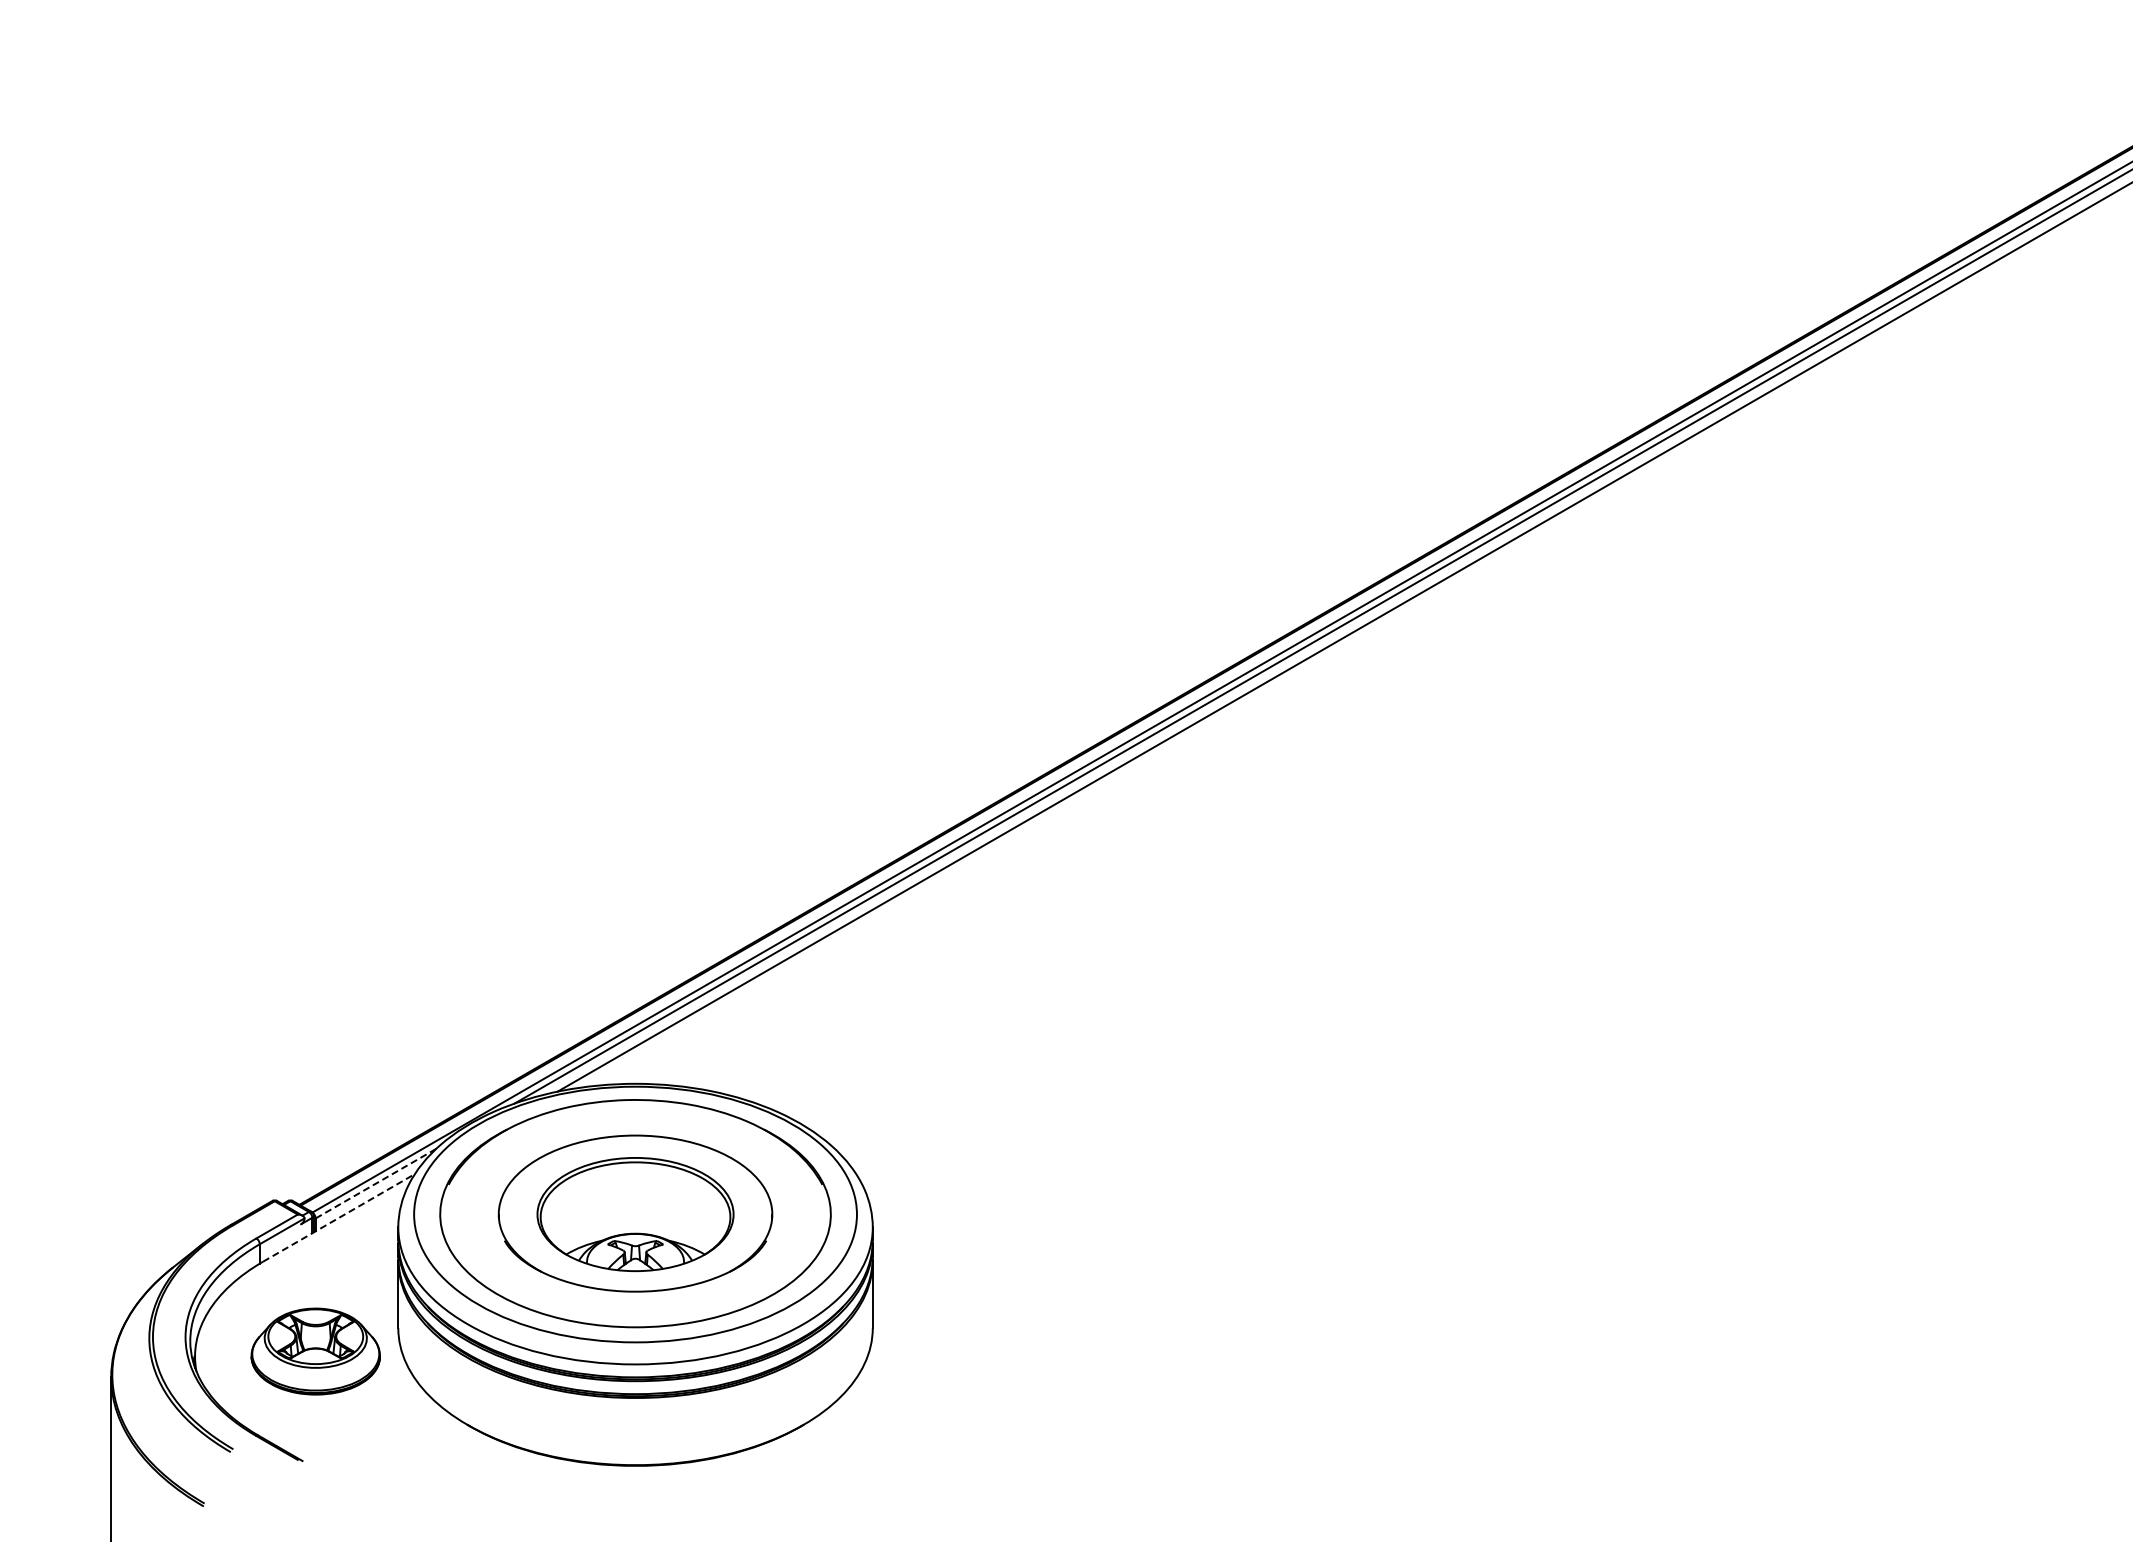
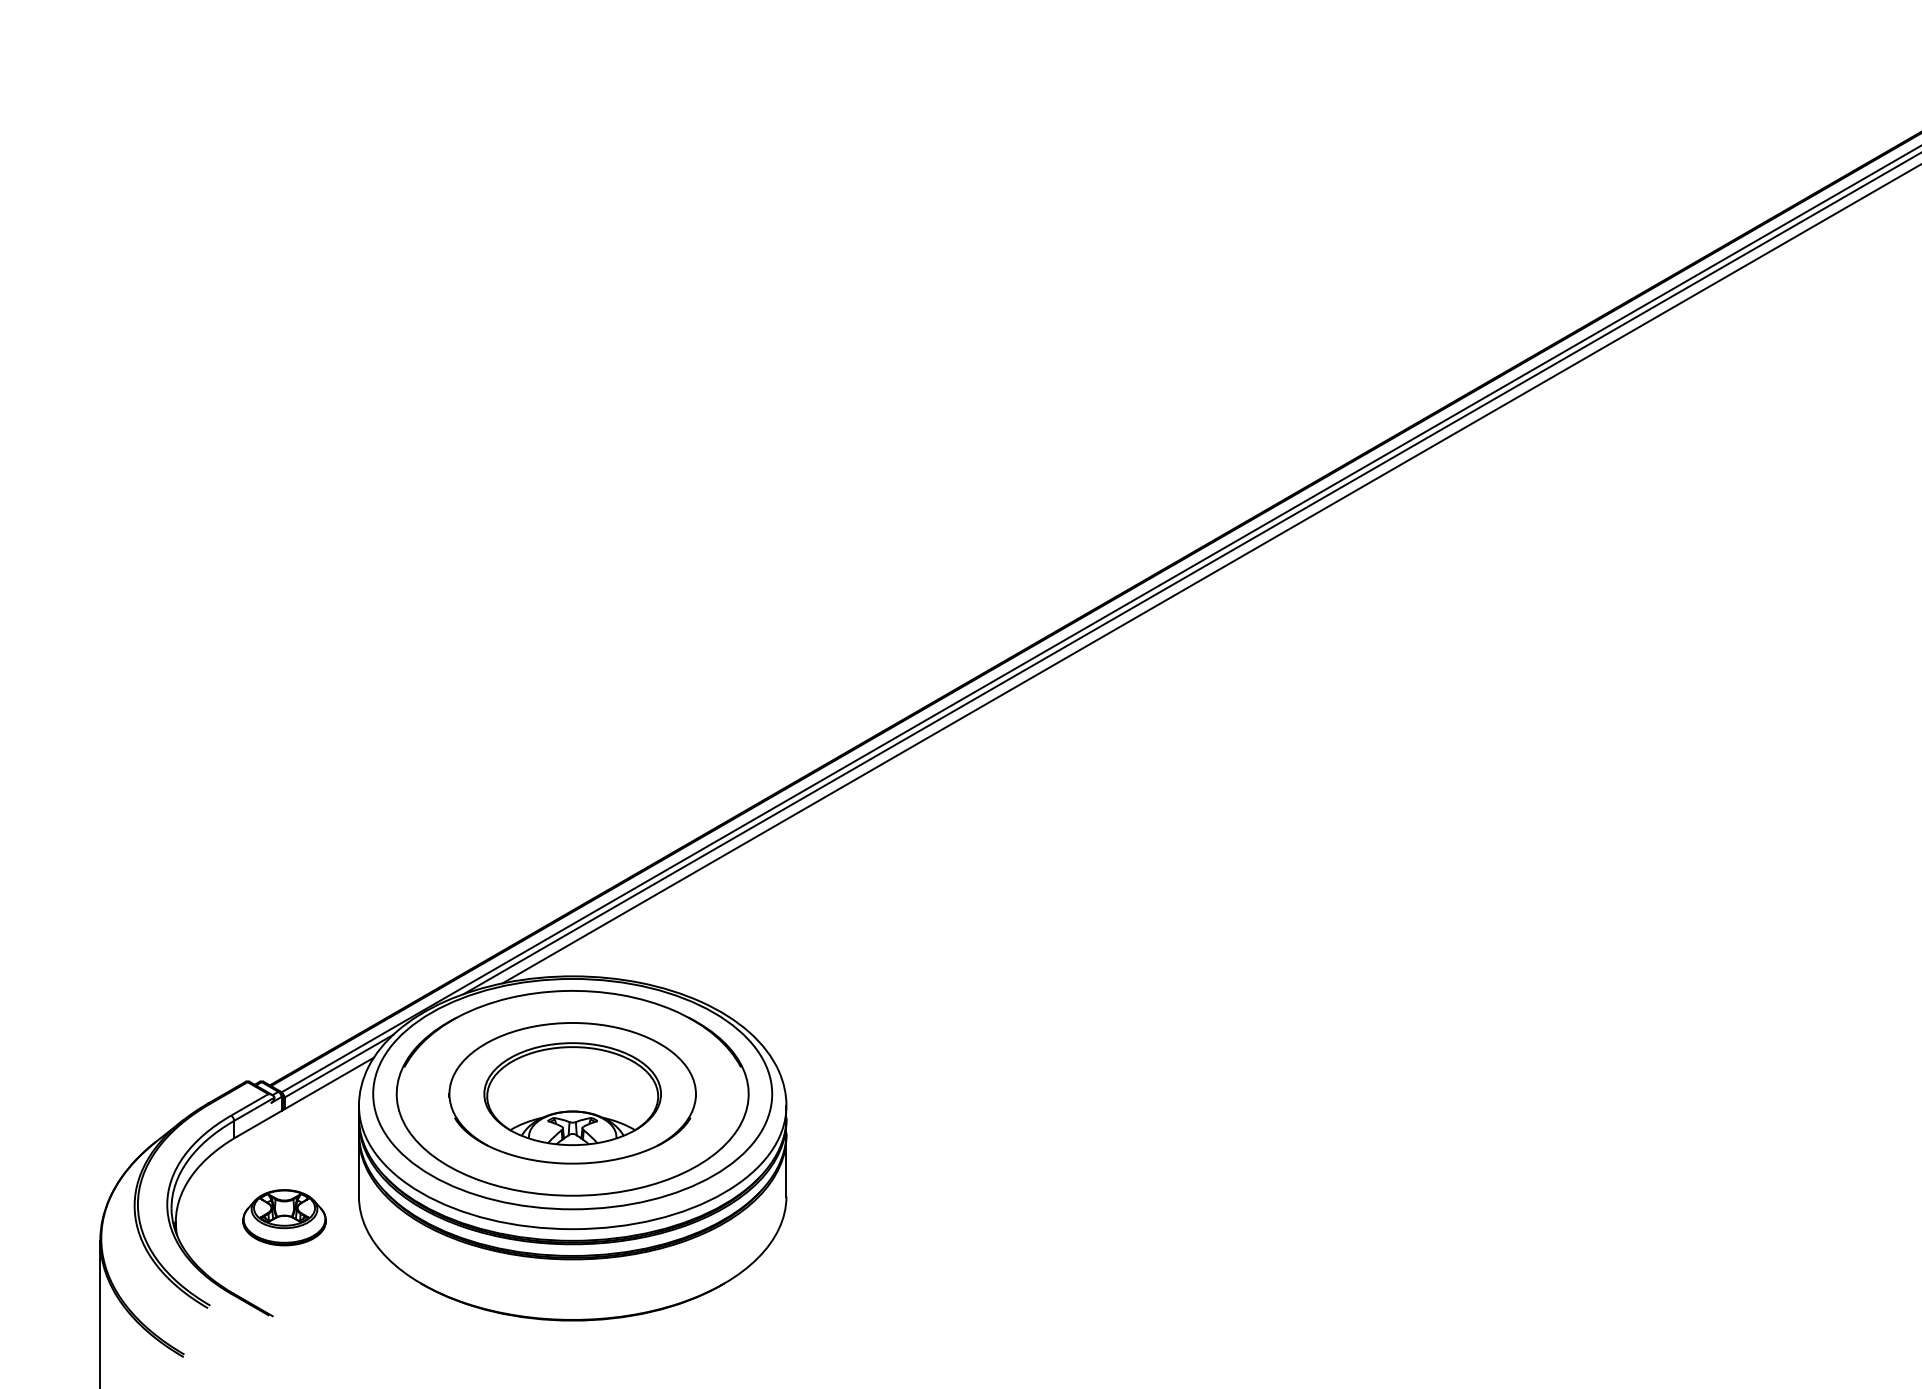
line: (375, 1183) -> (338, 1066), dashed -> solid
line: (339, 1217) -> (305, 1096), dashed -> solid
part: (315, 1351) -> (284, 1217), size x0.71

